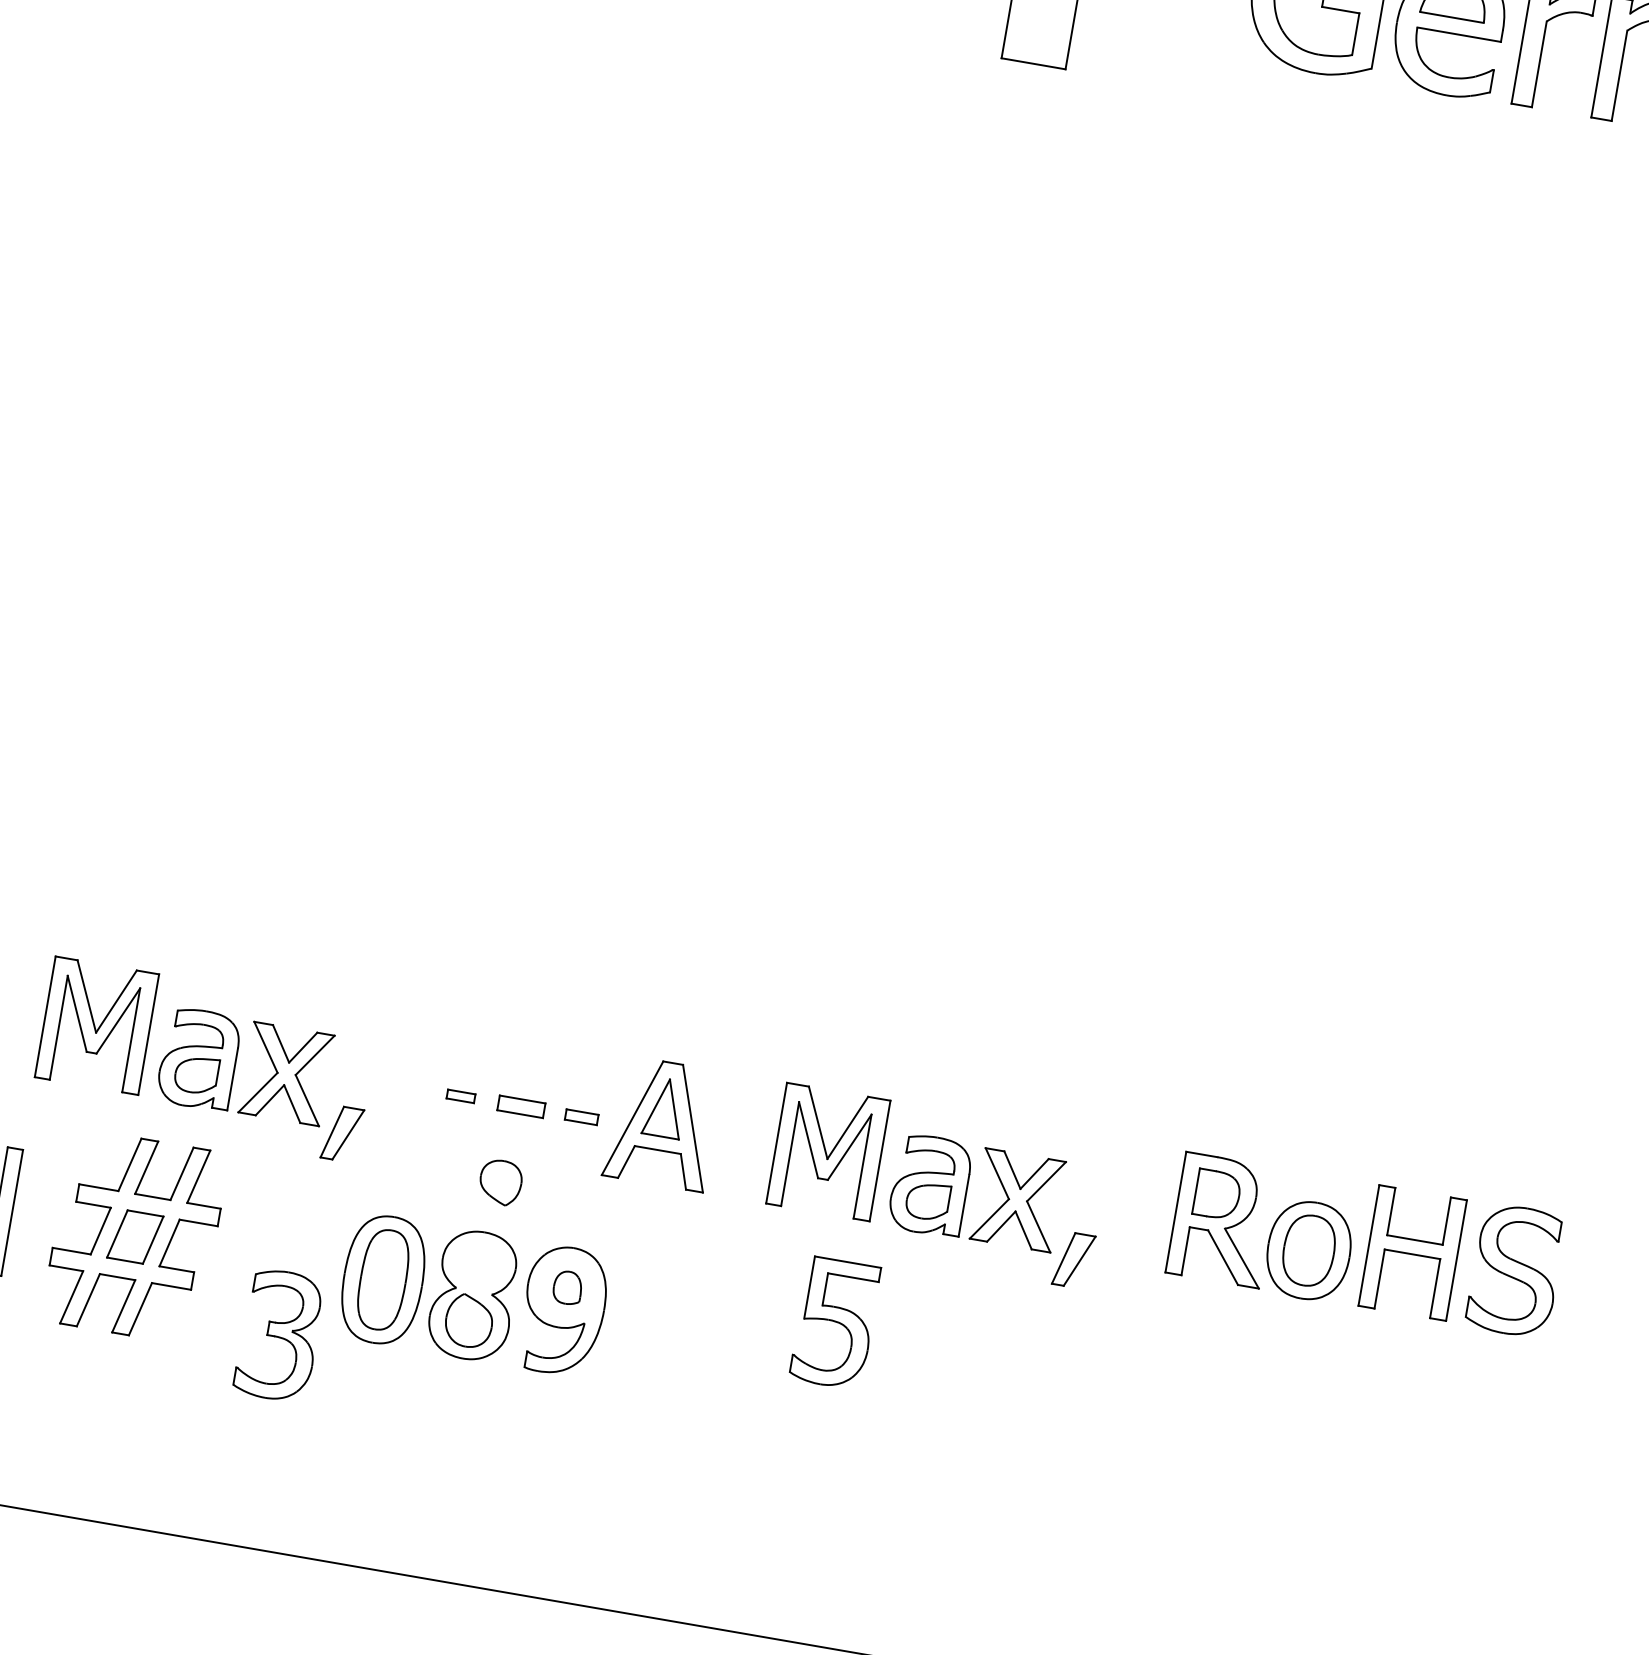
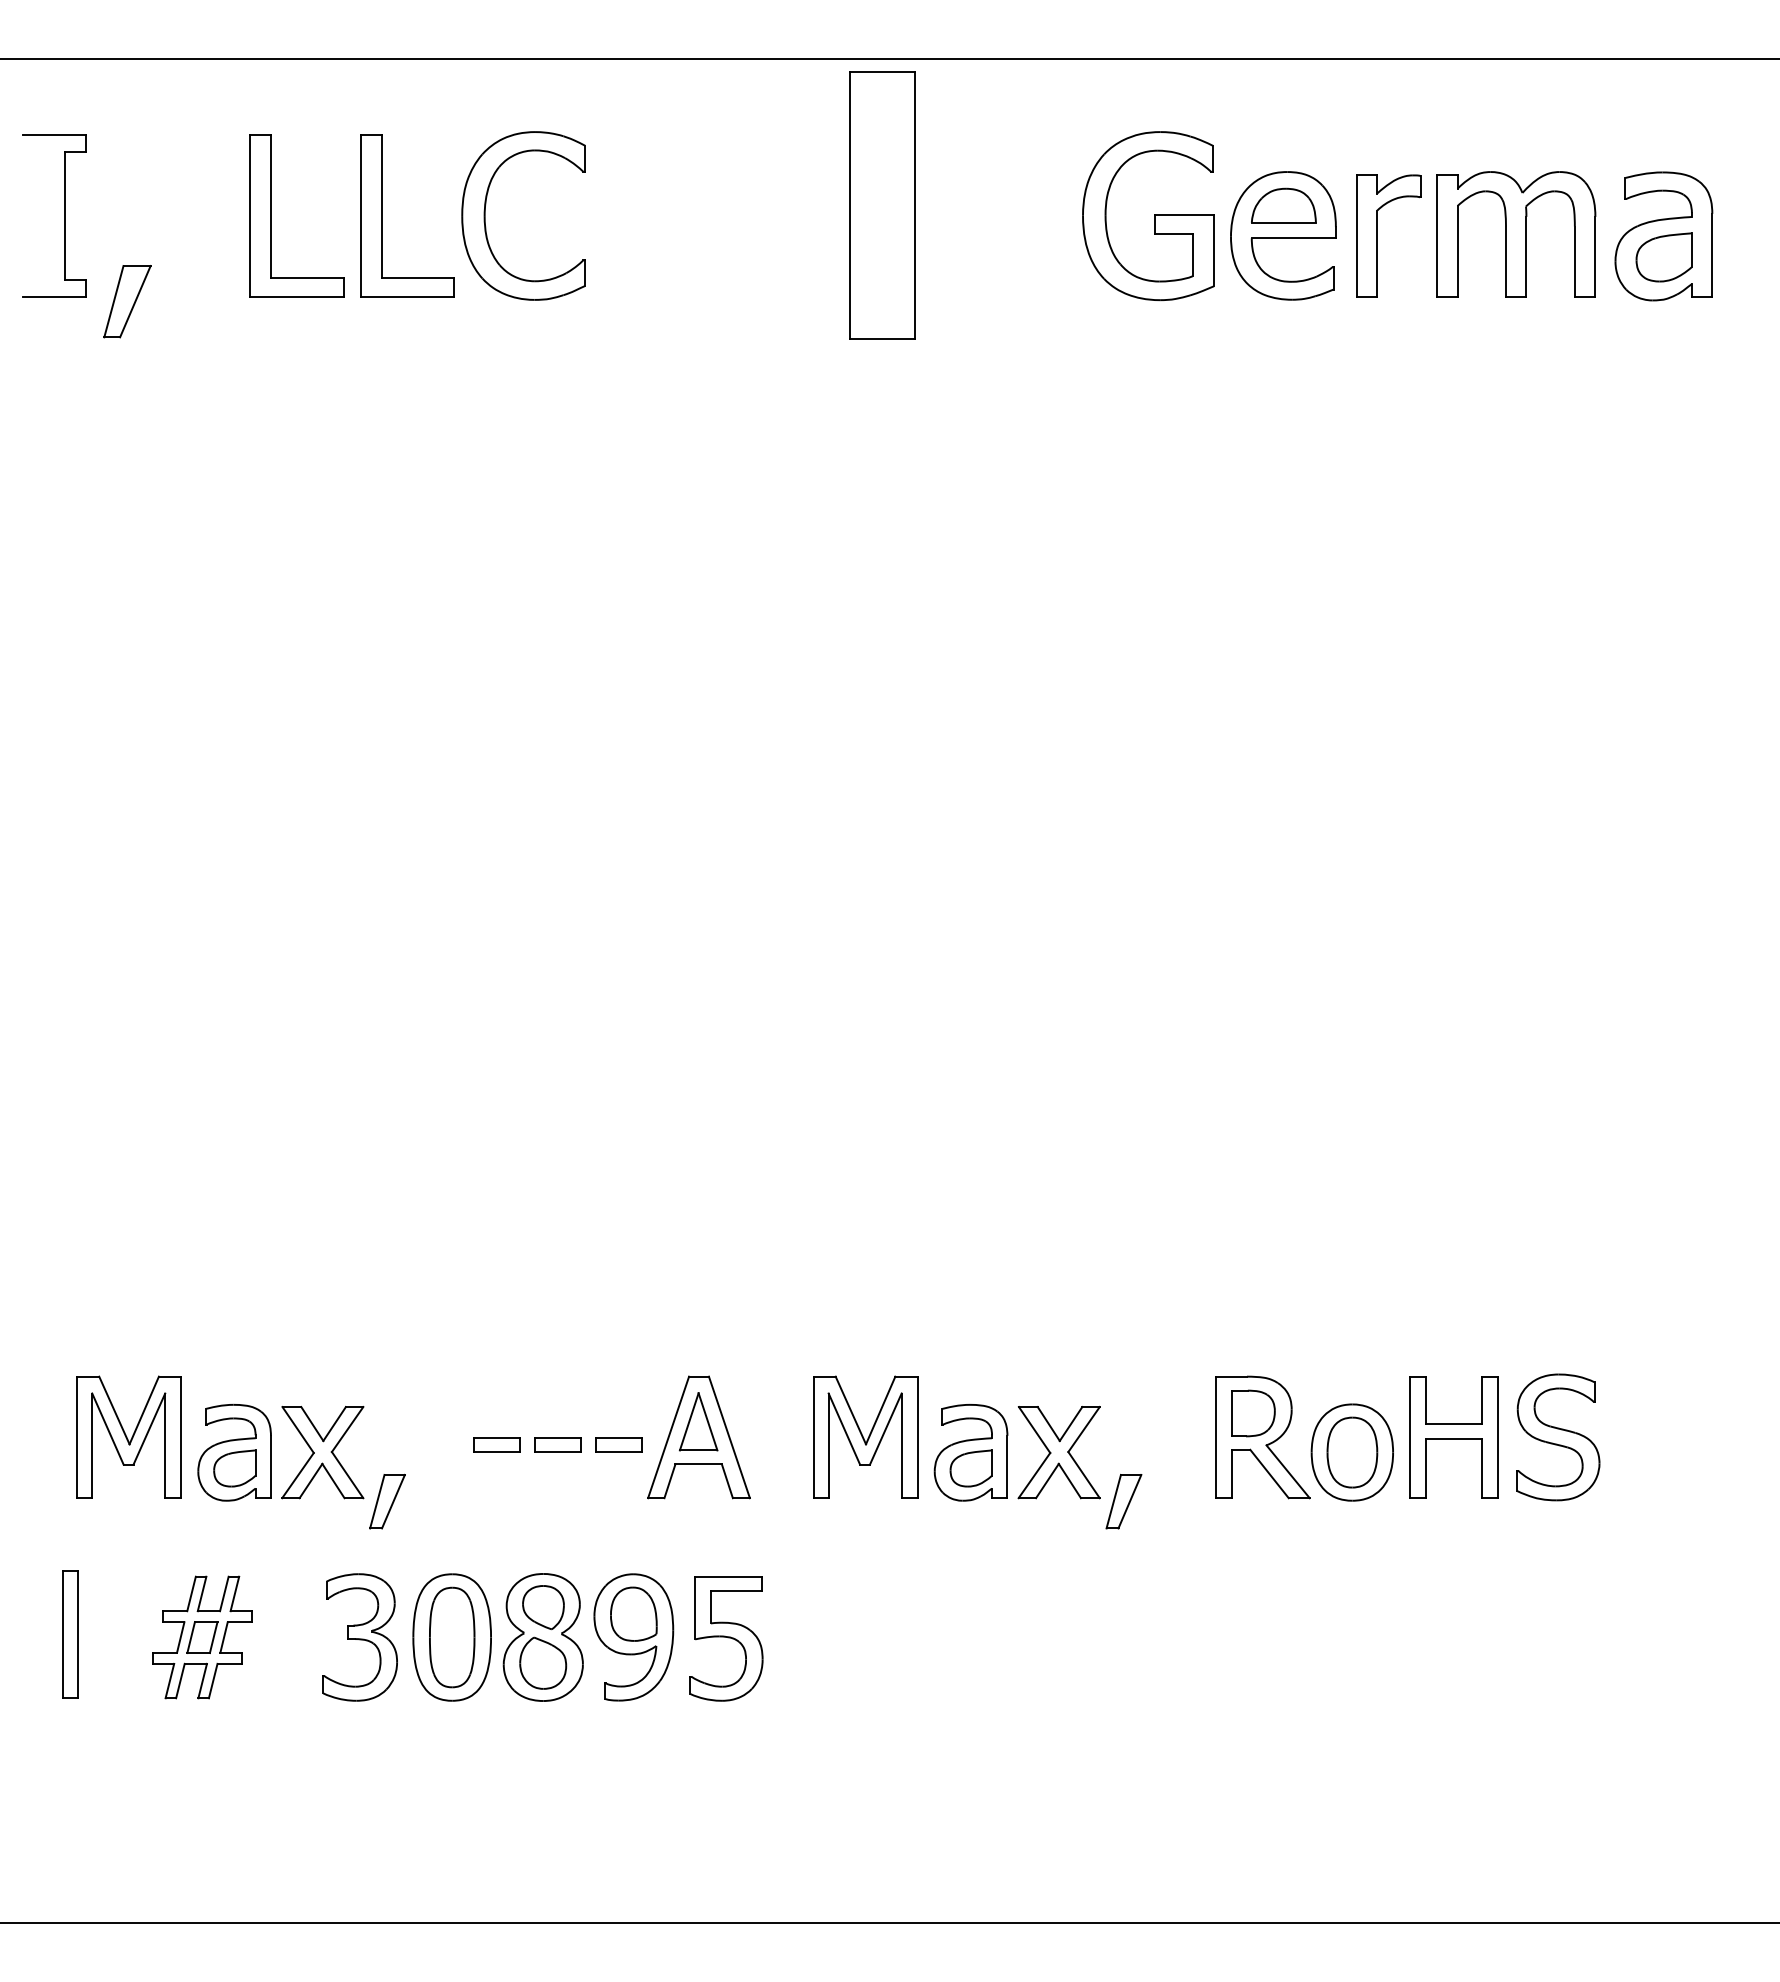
part: (460, 1095) -> (496, 1444), size x1.67
part: (581, 1116) -> (618, 1444), size x1.43
part: (500, 1182) -> (543, 1607), moved
part: (135, 1237) -> (202, 1637), size x0.62
part: (567, 1287) -> (633, 1613), size x1.67
part: (835, 1323) -> (726, 1638), moved
part: (278, 1335) -> (359, 1637), moved

